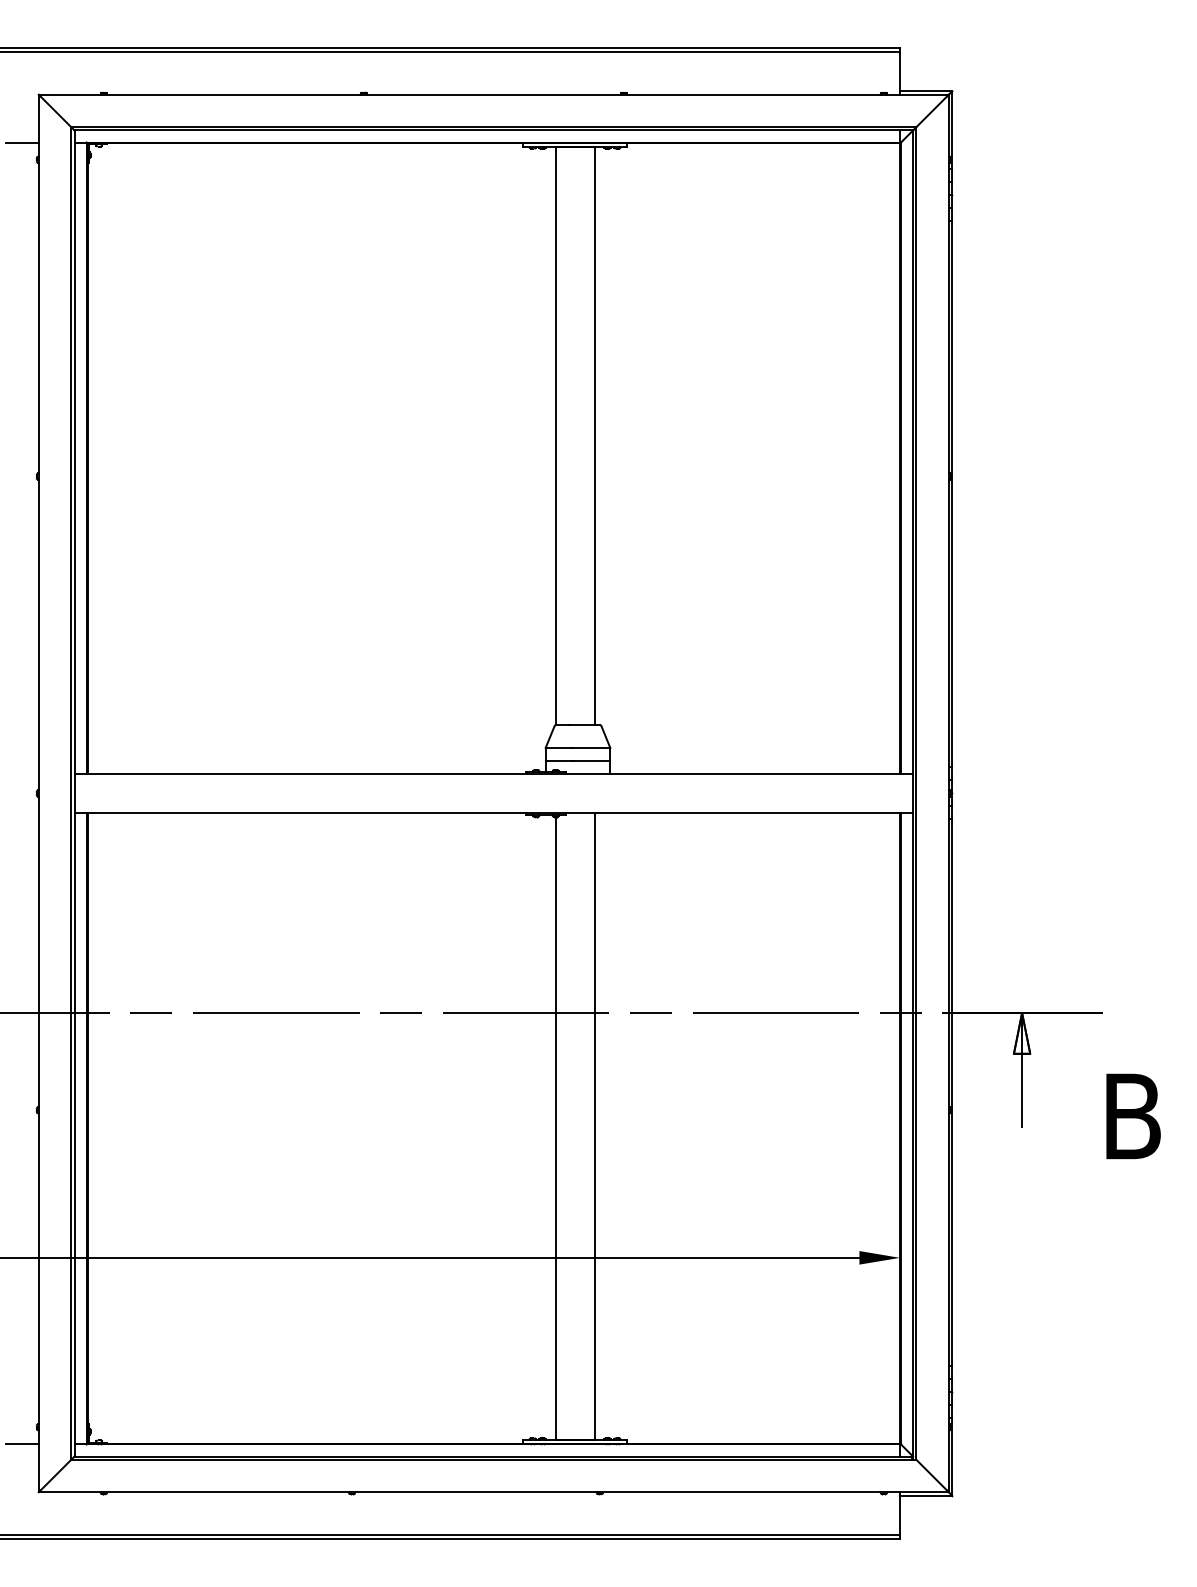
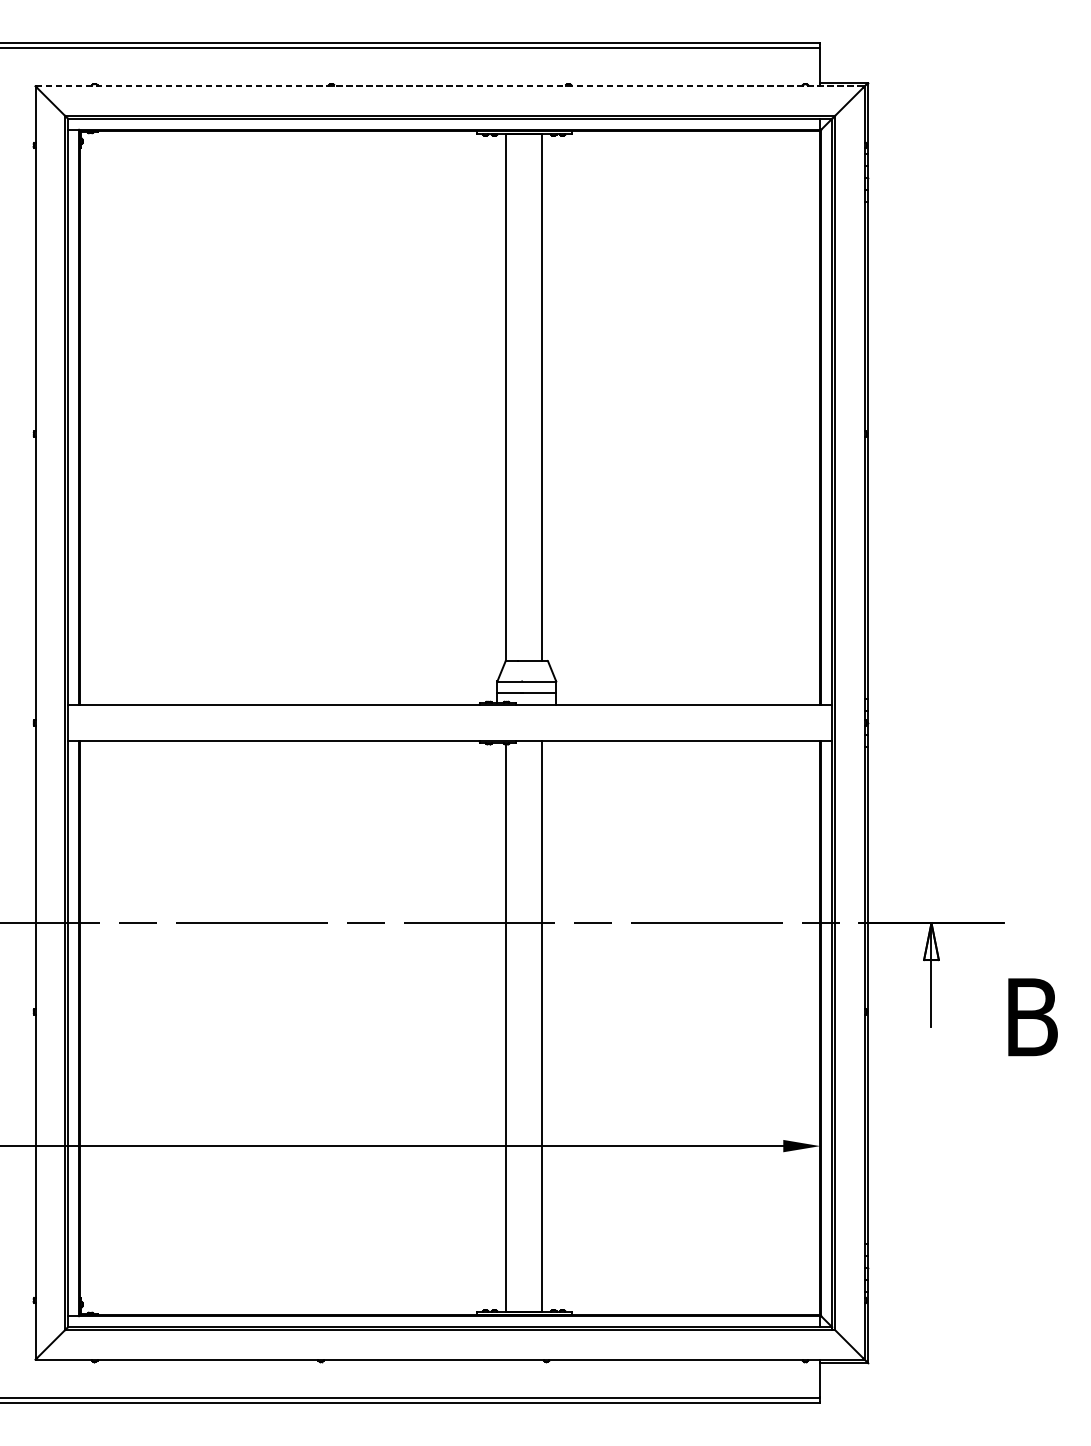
line: (494, 94) -> (450, 86), solid -> dashed
line: (22, 142) -> (20, 129), removed
line: (22, 1444) -> (20, 1316), removed

